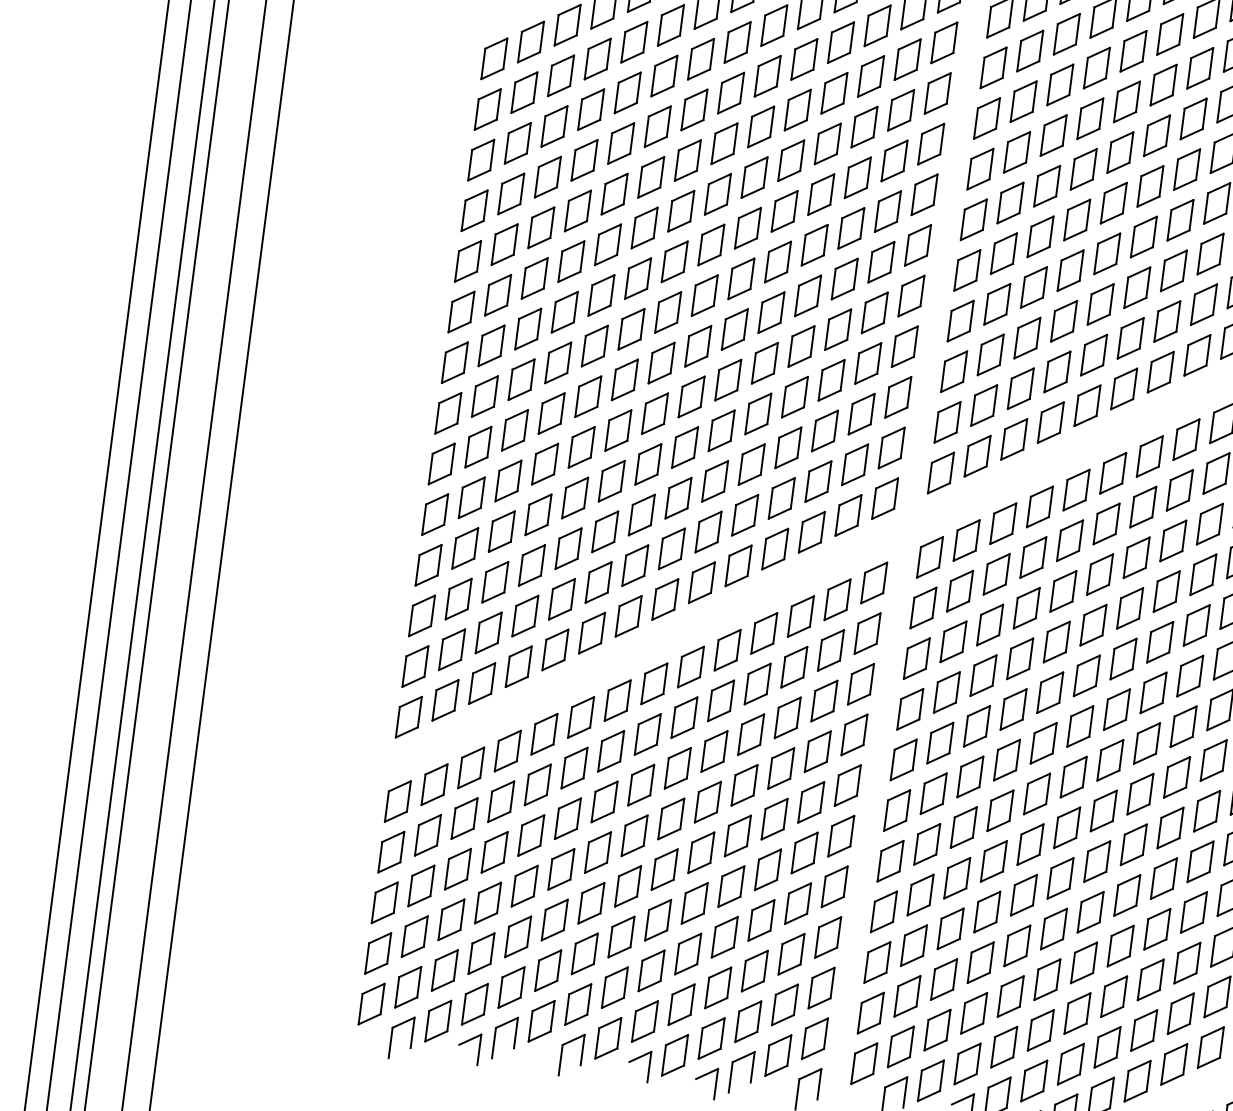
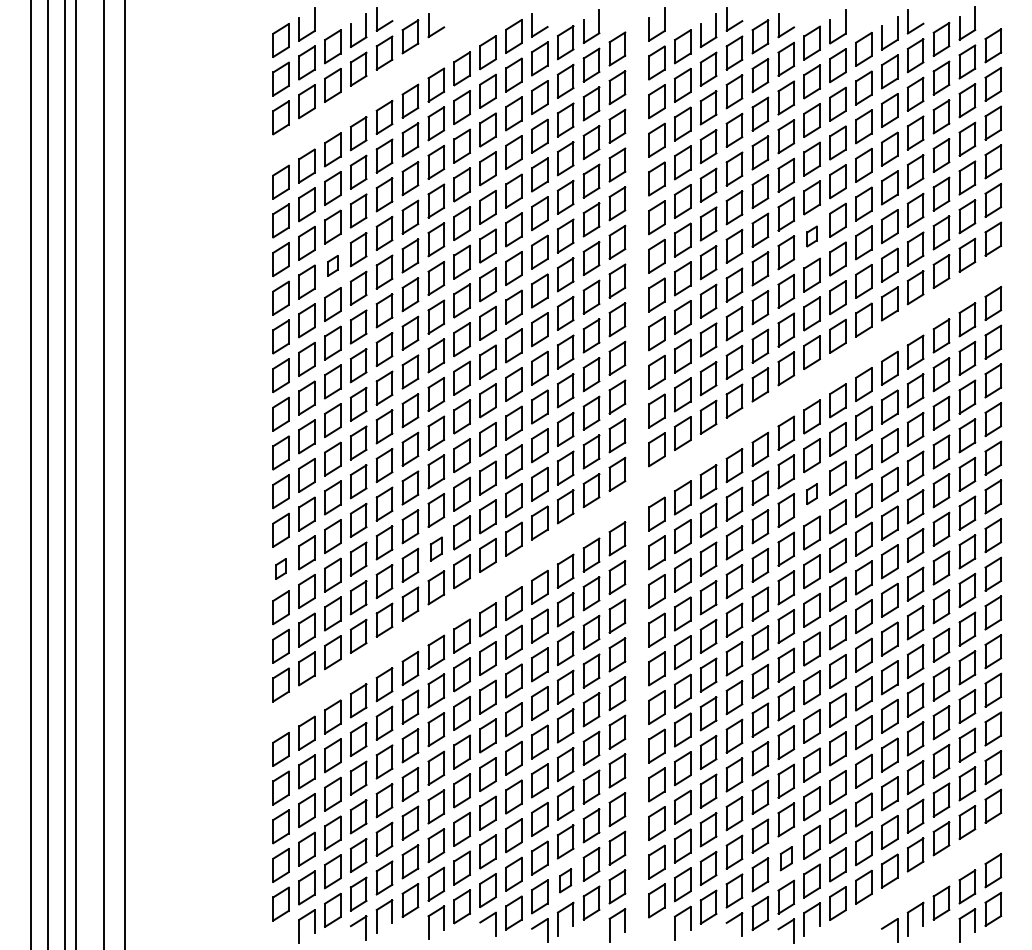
part: (547, 176) -> (332, 265), size x0.6
part: (1179, 220) -> (811, 236), size x0.6
part: (1135, 556) -> (811, 493), size x0.6
part: (427, 564) -> (280, 568), size x0.6
part: (635, 564) -> (436, 548), size x0.7
part: (748, 1021) -> (565, 880), size x0.7
part: (1041, 1030) -> (786, 858), size x0.7

